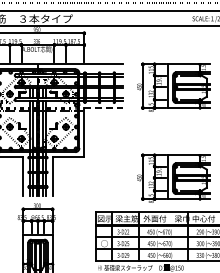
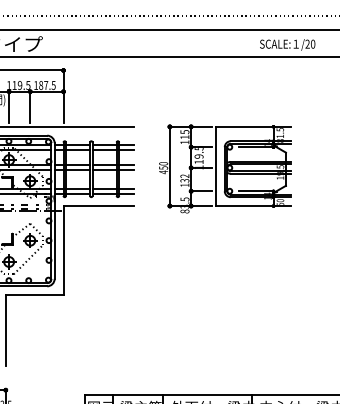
line: (103, 107) -> (98, 205), dashed -> solid
part: (173, 177) -> (225, 332), removed

